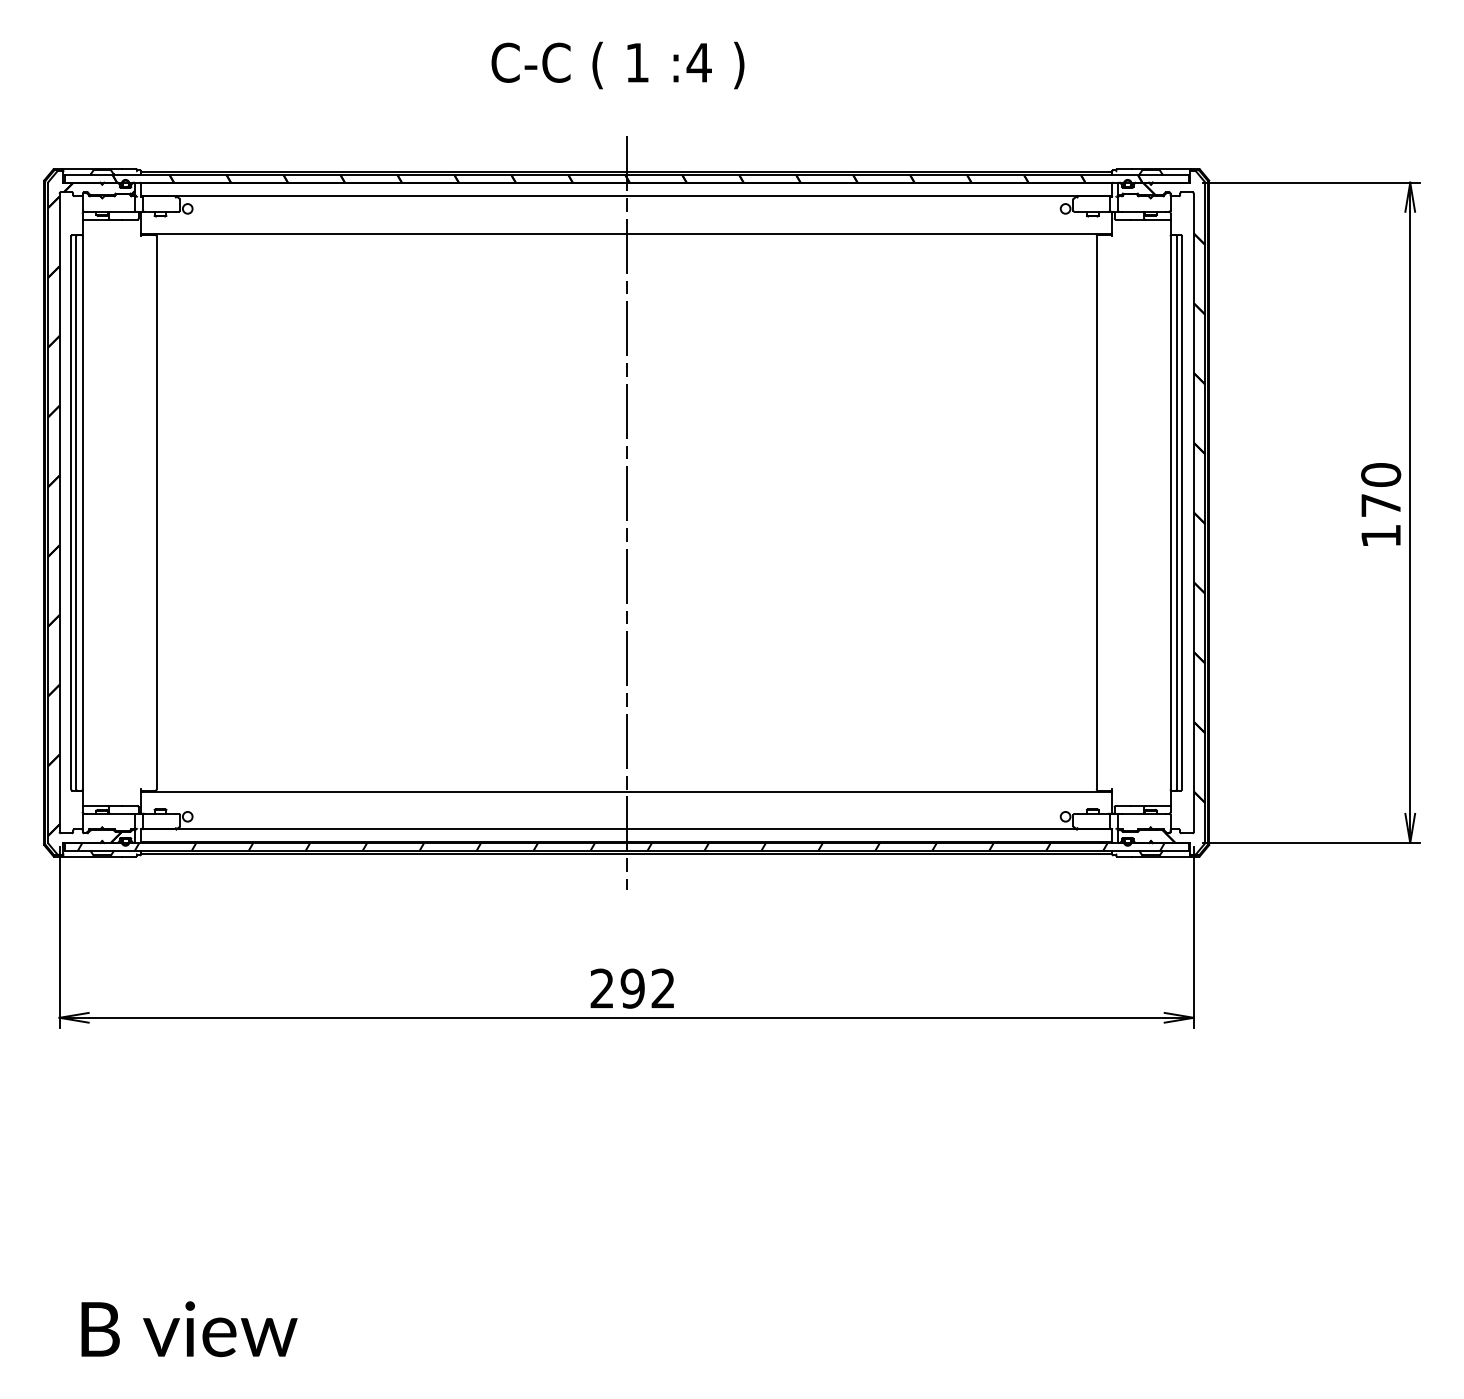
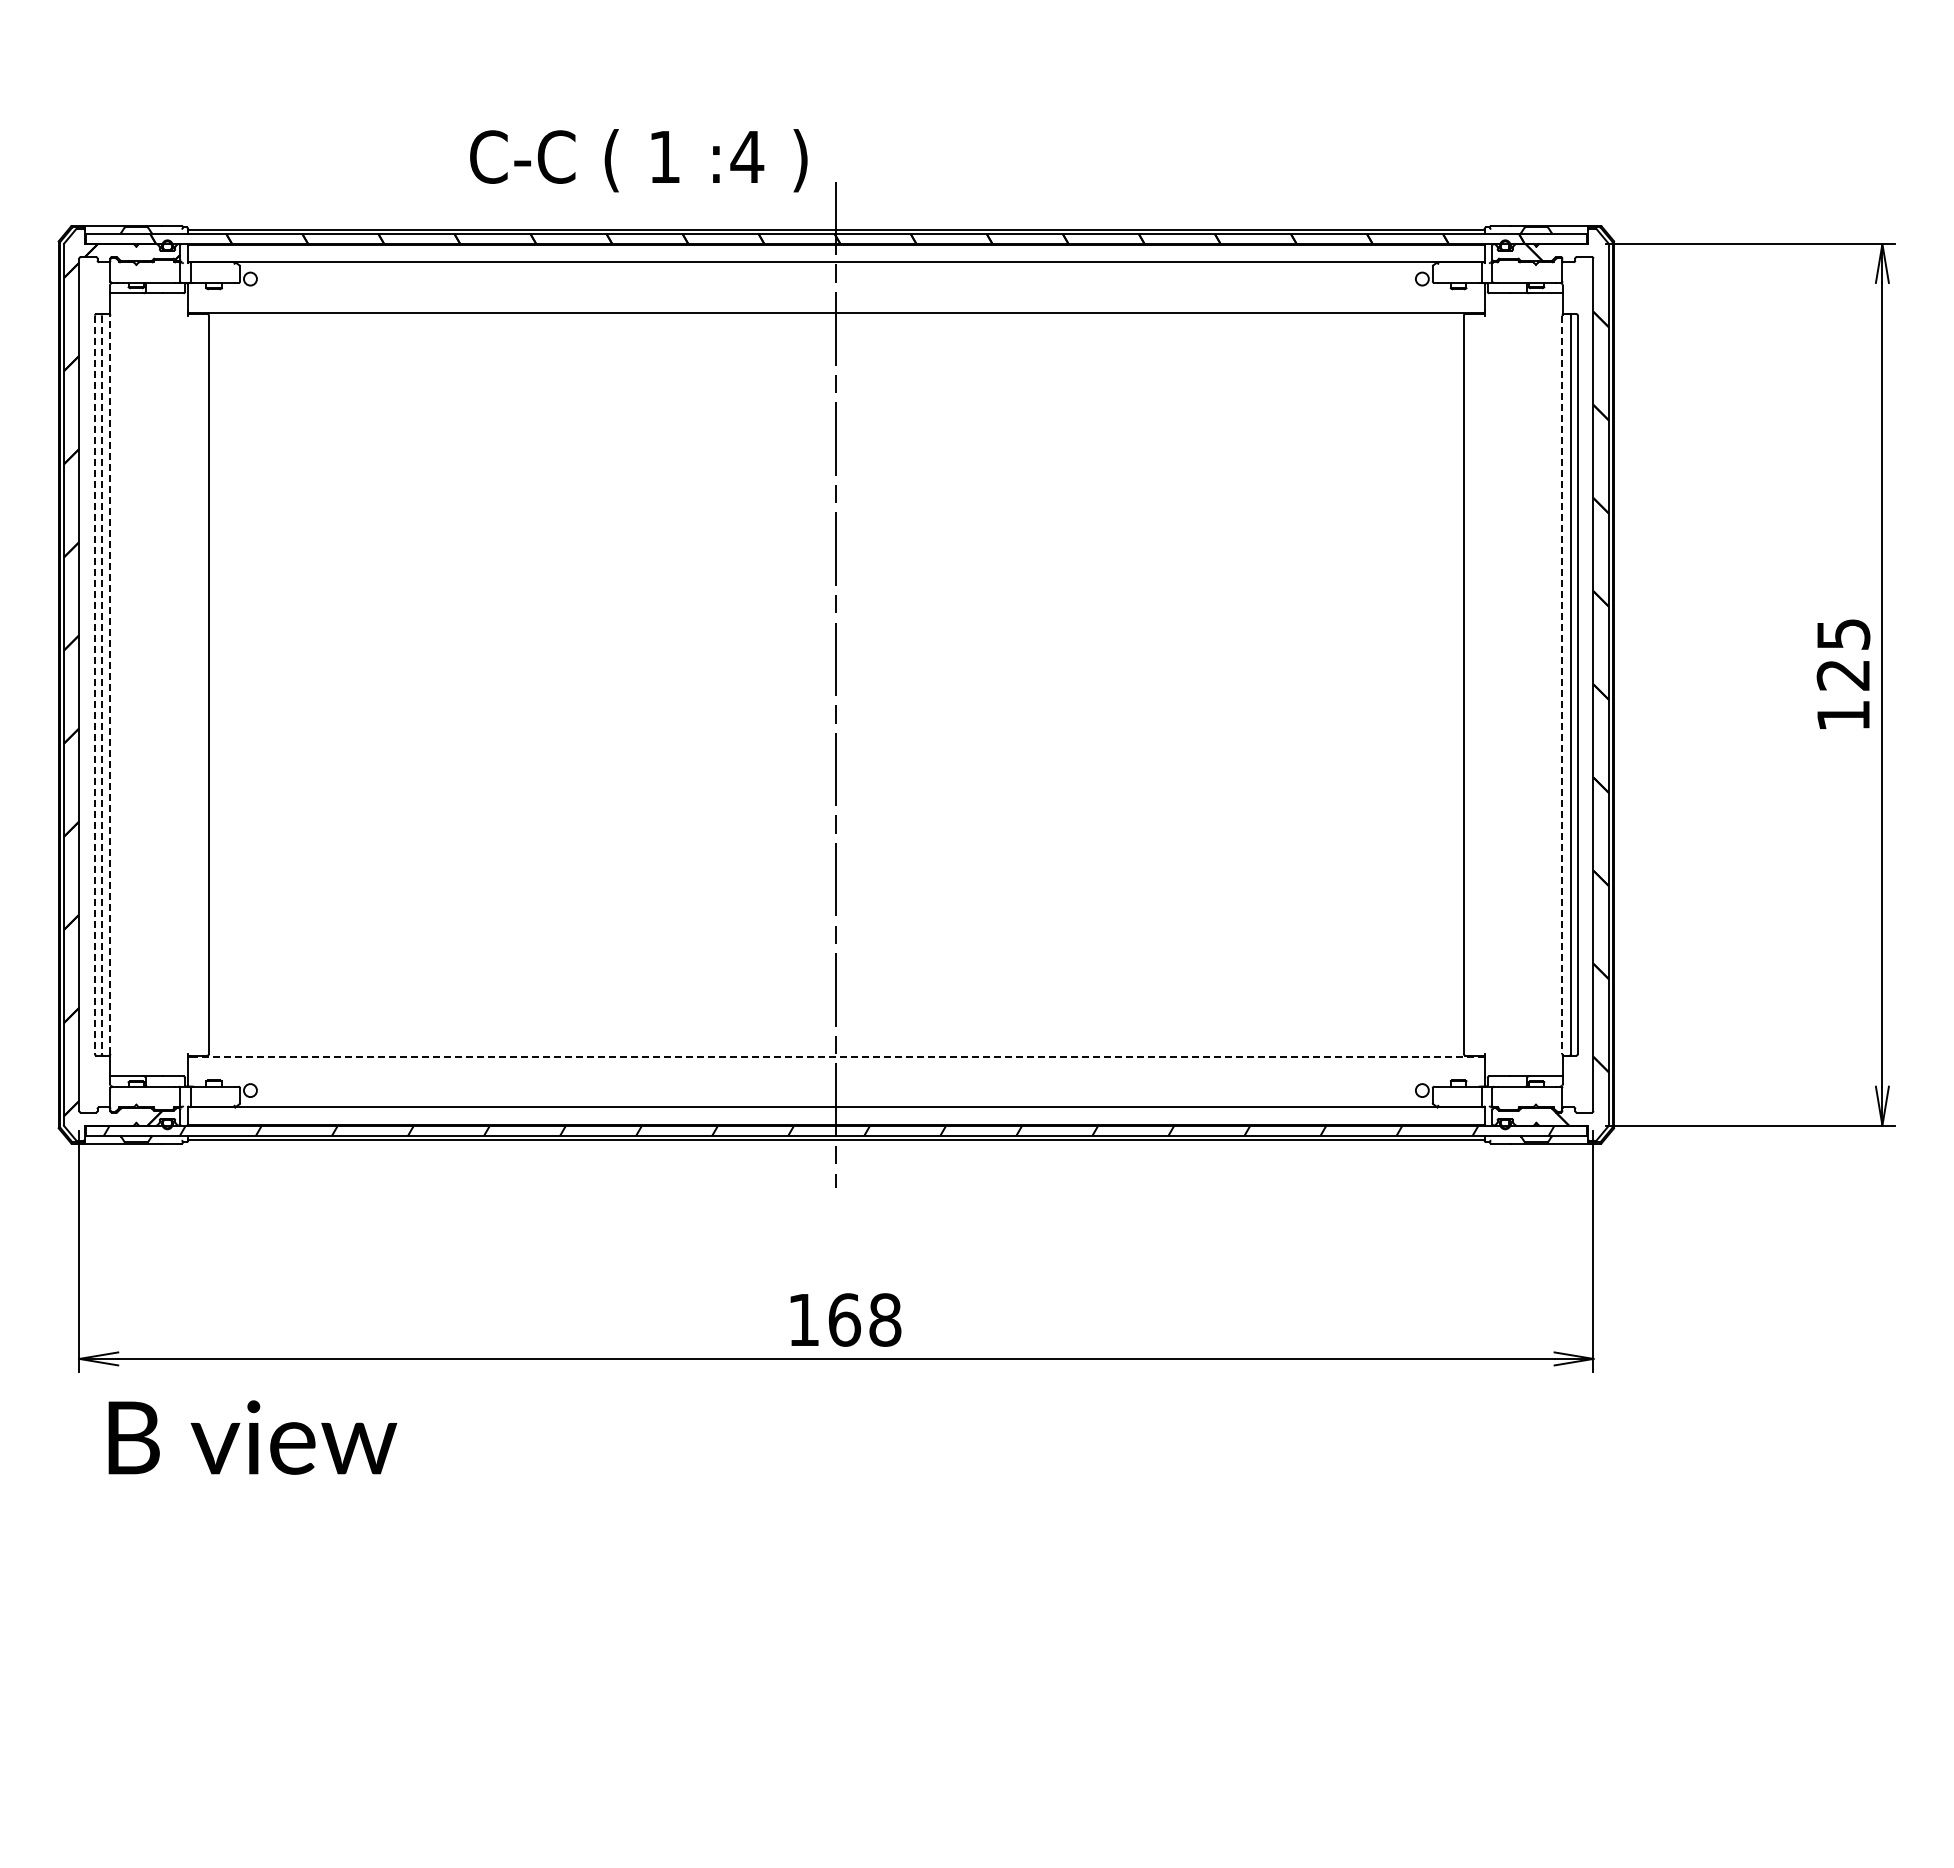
text: (617, 65) -> (638, 160), moved
text: (1381, 490) -> (1843, 654), 170 -> 125
line: (82, 512) -> (110, 684), solid -> dashed
line: (70, 513) -> (94, 685), solid -> dashed
line: (76, 513) -> (101, 685), solid -> dashed
line: (1170, 513) -> (1562, 685), solid -> dashed
line: (626, 792) -> (835, 1057), solid -> dashed
text: (632, 988) -> (844, 1319), 292 -> 168
text: (189, 1329) -> (252, 1437), moved

